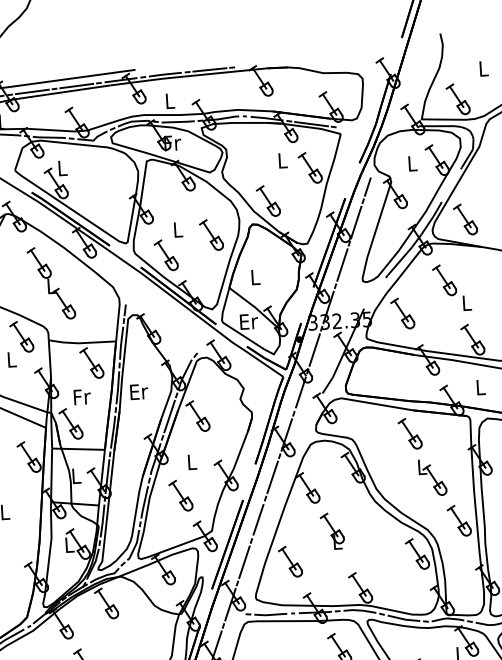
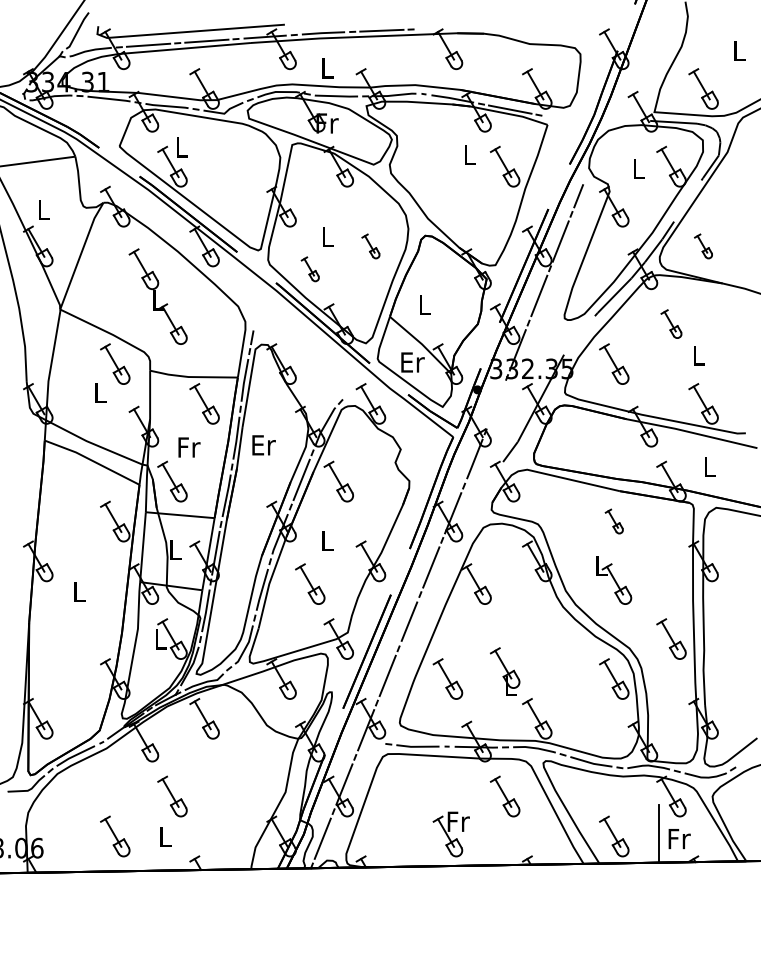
part: (268, 201) -> (447, 206), removed
part: (465, 219) -> (703, 246), size x0.6
part: (211, 235) -> (370, 246), size x0.6
part: (166, 255) -> (310, 269), size x0.6
part: (444, 279) -> (671, 323), size x0.7
line: (314, 349) -> (496, 404), removed
part: (410, 433) -> (614, 521), size x0.6
part: (432, 477) -> (614, 580), moved
part: (332, 531) -> (505, 671), moved

